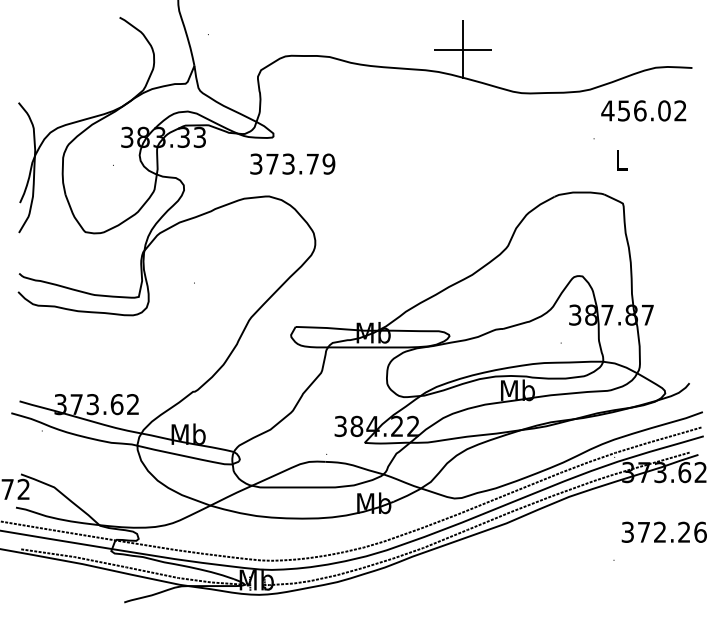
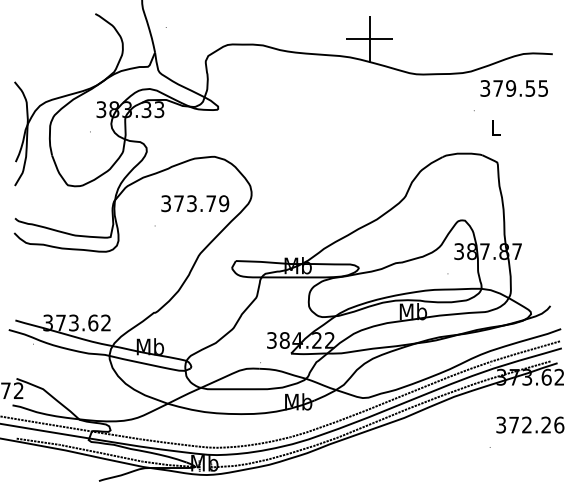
text: (643, 110) -> (513, 88), 456.02 -> 379.55
text: (292, 163) -> (195, 203), moved

